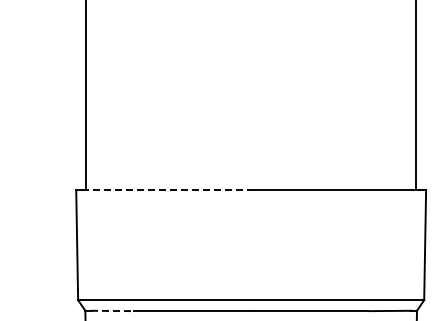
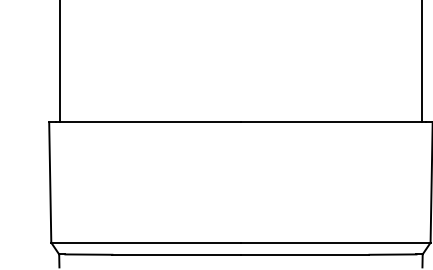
line: (167, 190) -> (149, 122), dashed -> solid
line: (112, 310) -> (88, 254), dashed -> solid

